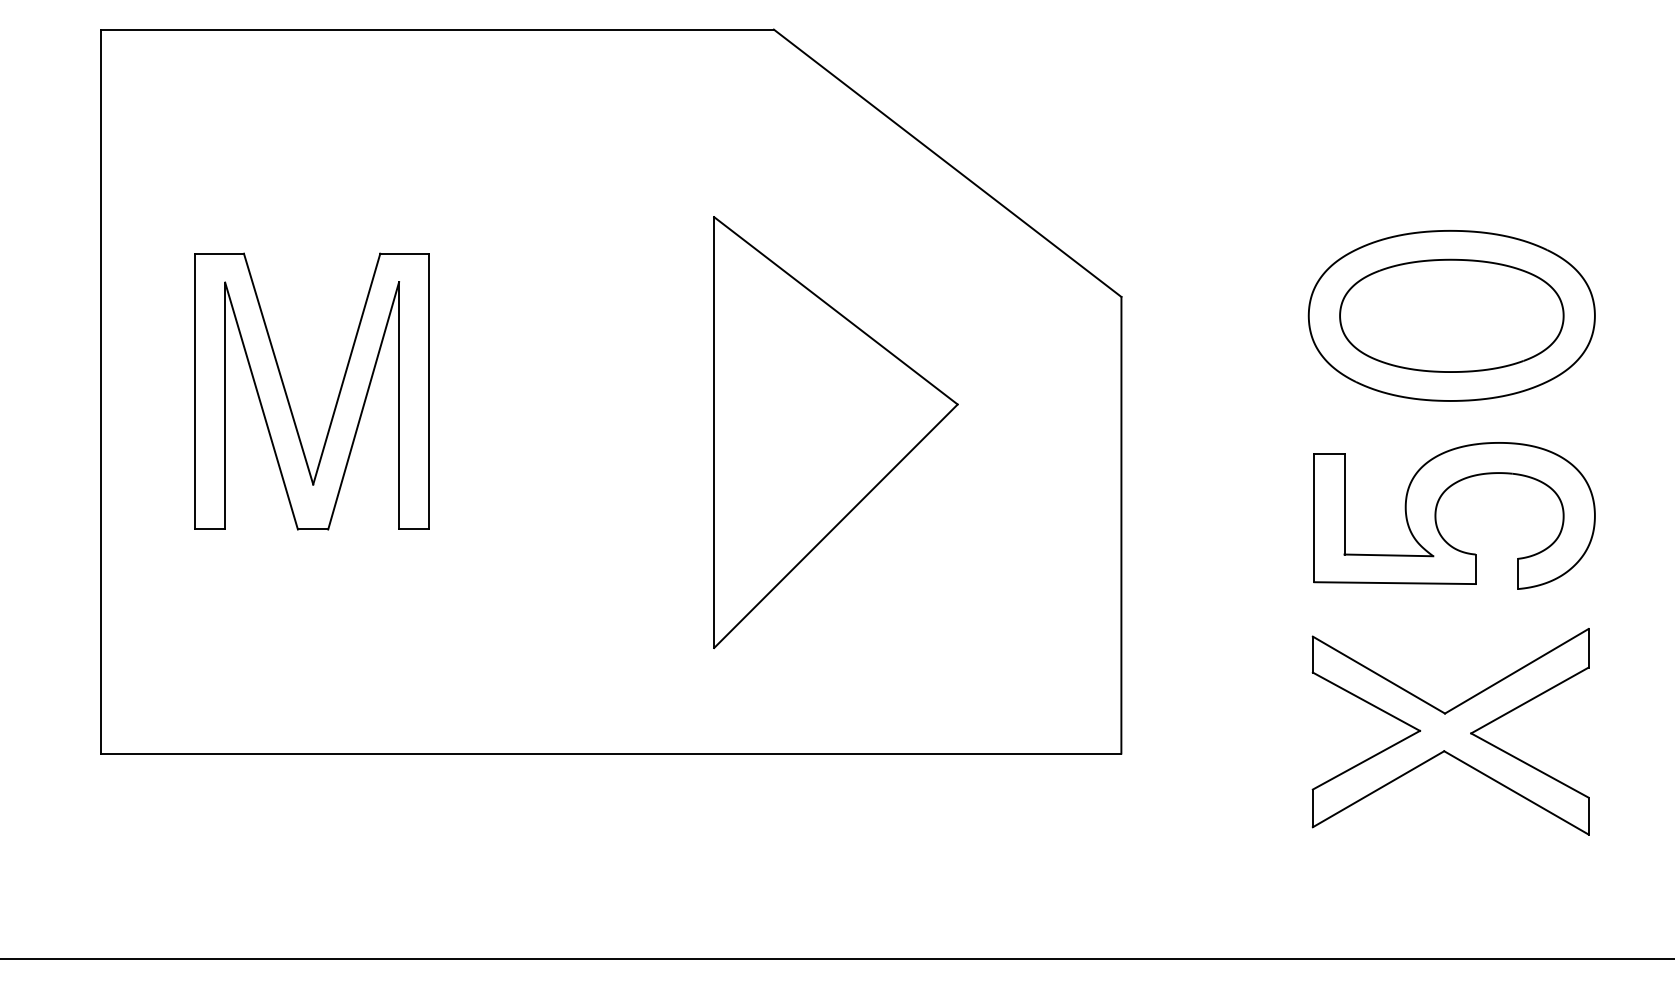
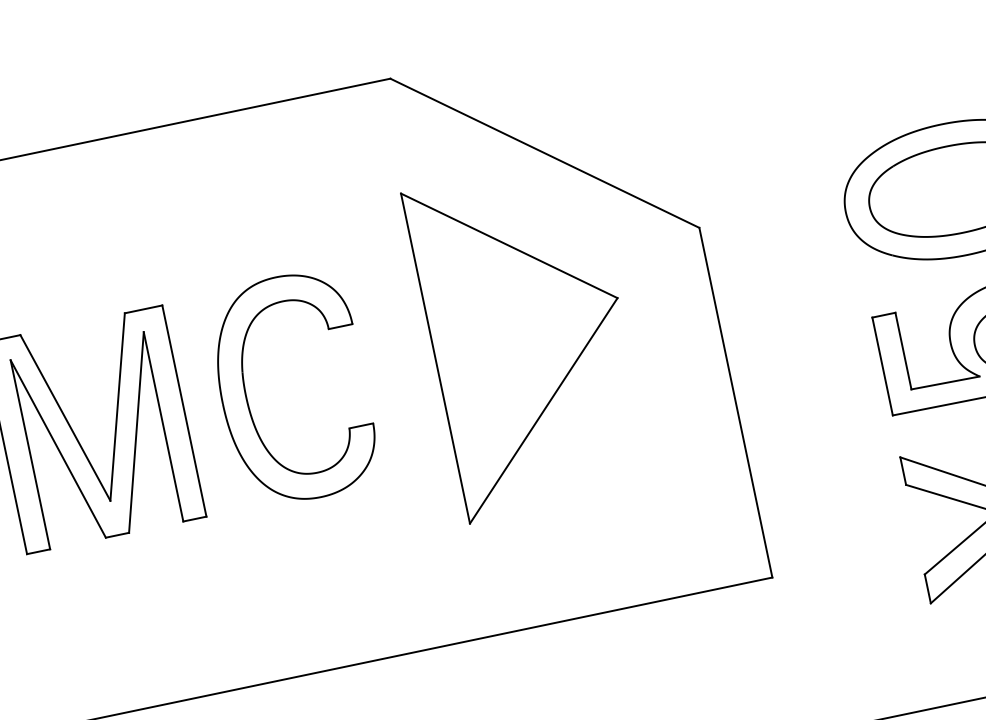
part: (511, 391) -> (247, 397), added
part: (835, 432) -> (528, 339), moved

